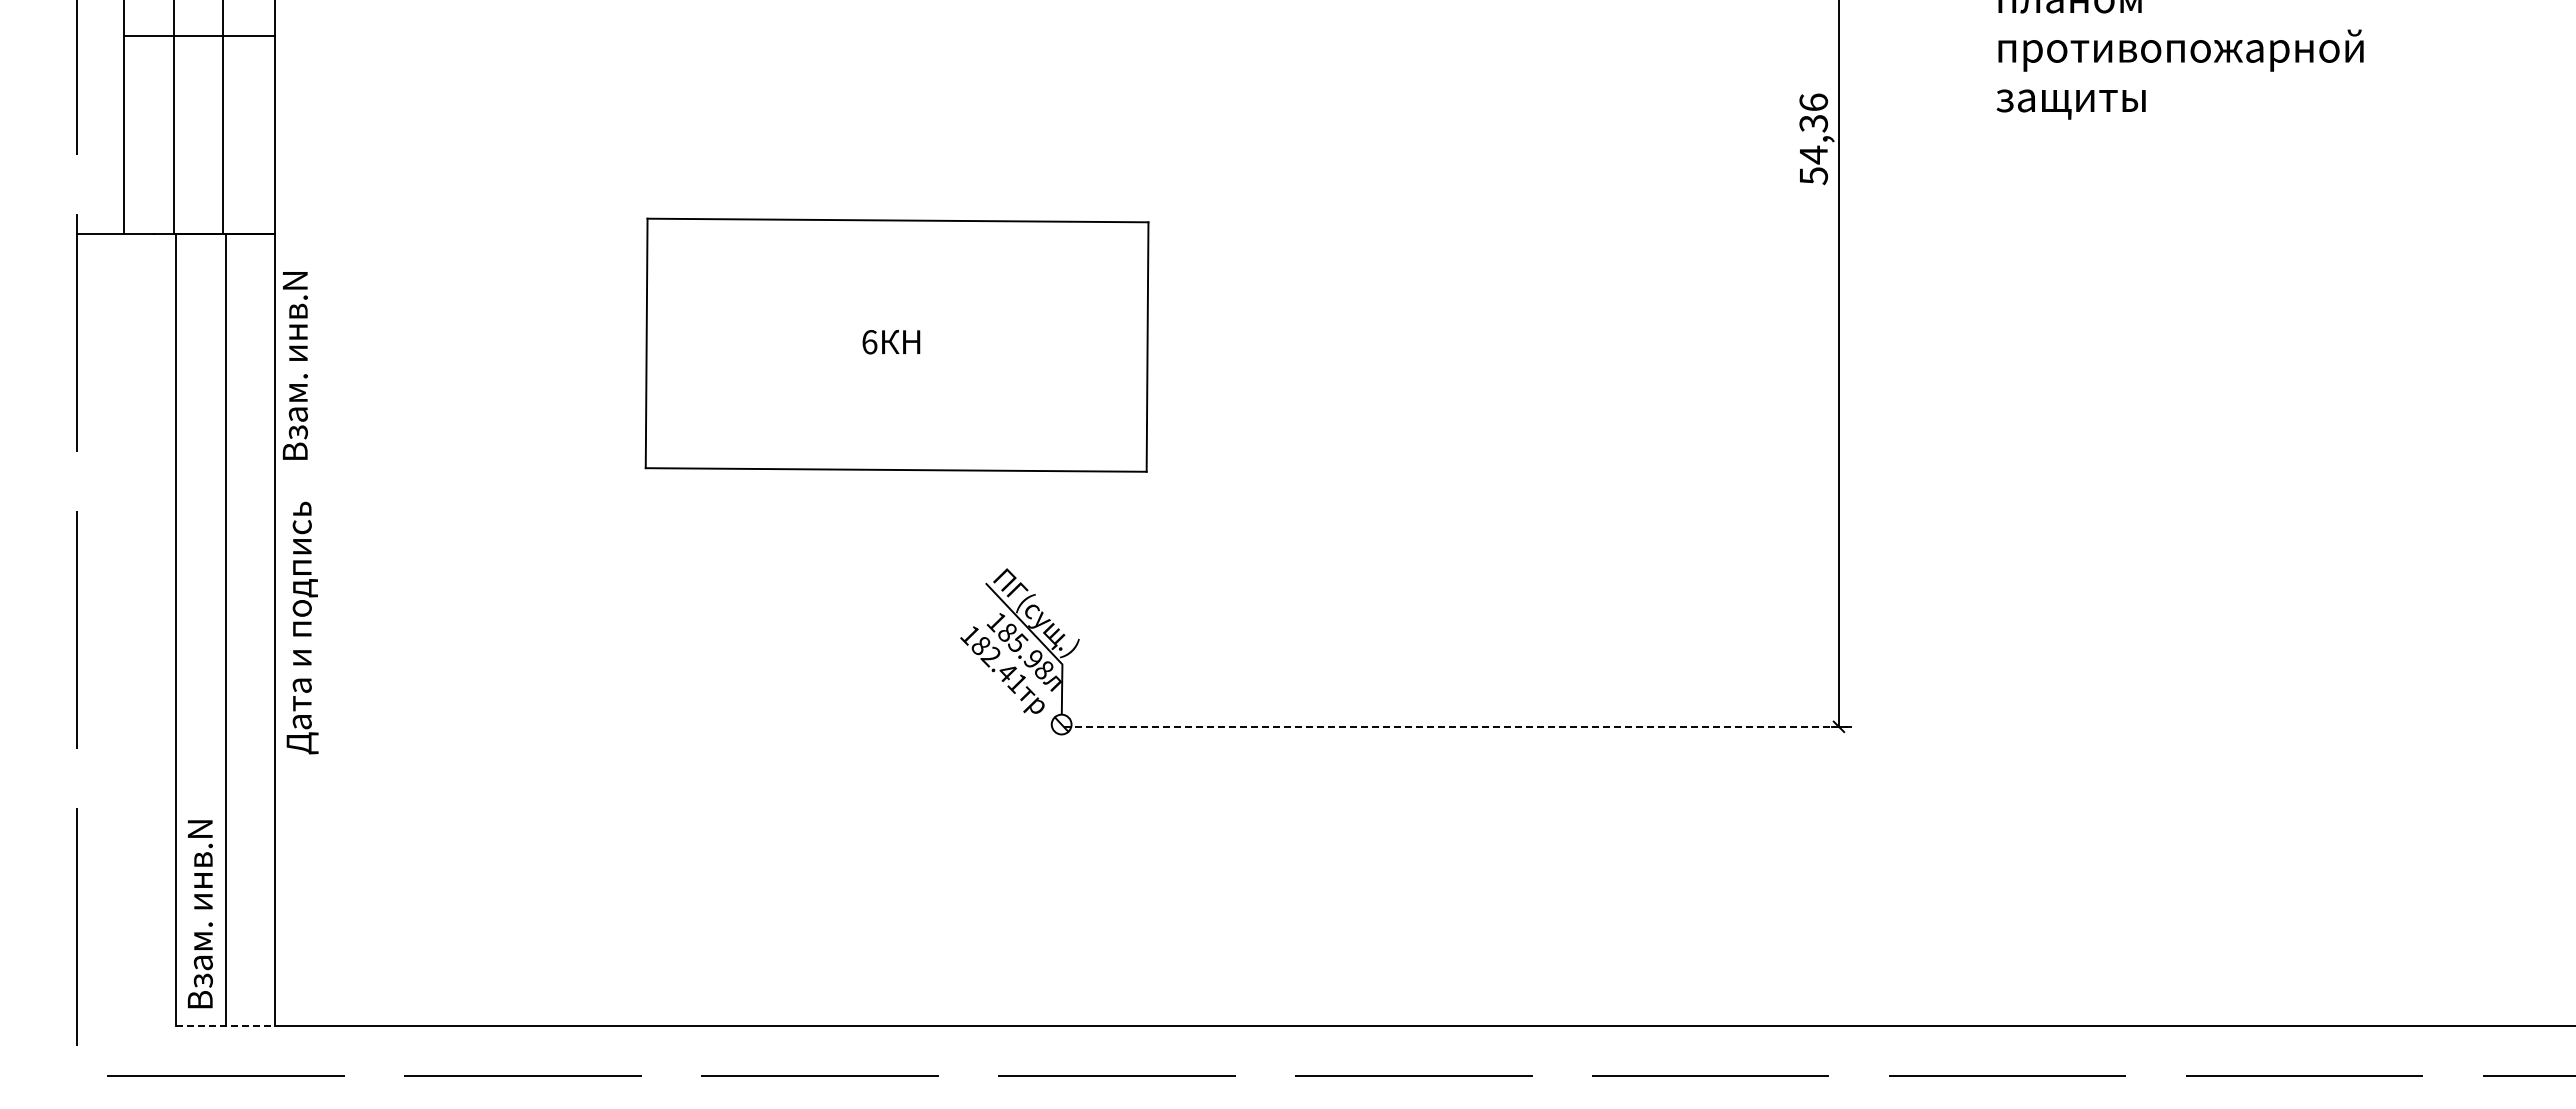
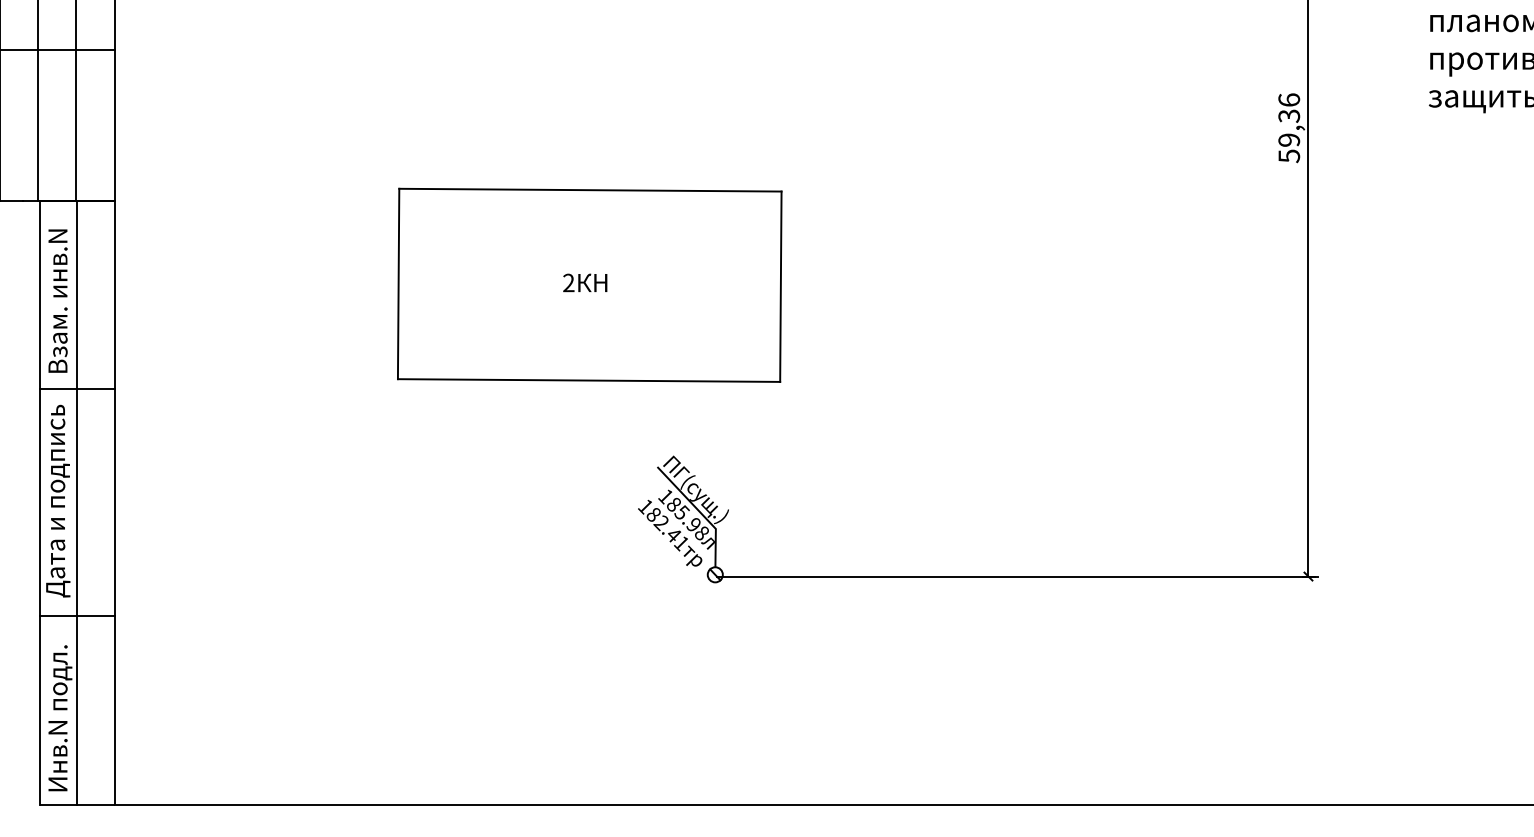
text: (1813, 154) -> (1289, 139), 54,36 -> 59,36
text: (869, 342) -> (568, 283), 6 -> 2
text: (295, 365) -> (58, 300), moved
line: (225, 481) -> (77, 389), added
text: (302, 627) -> (58, 500), moved
line: (1457, 726) -> (1017, 576), dashed -> solid
line: (225, 778) -> (77, 615), added
text: (203, 910) -> (60, 716), Взам. инв.N -> Инв.N подл.
line: (226, 1026) -> (78, 805), dashed -> solid

